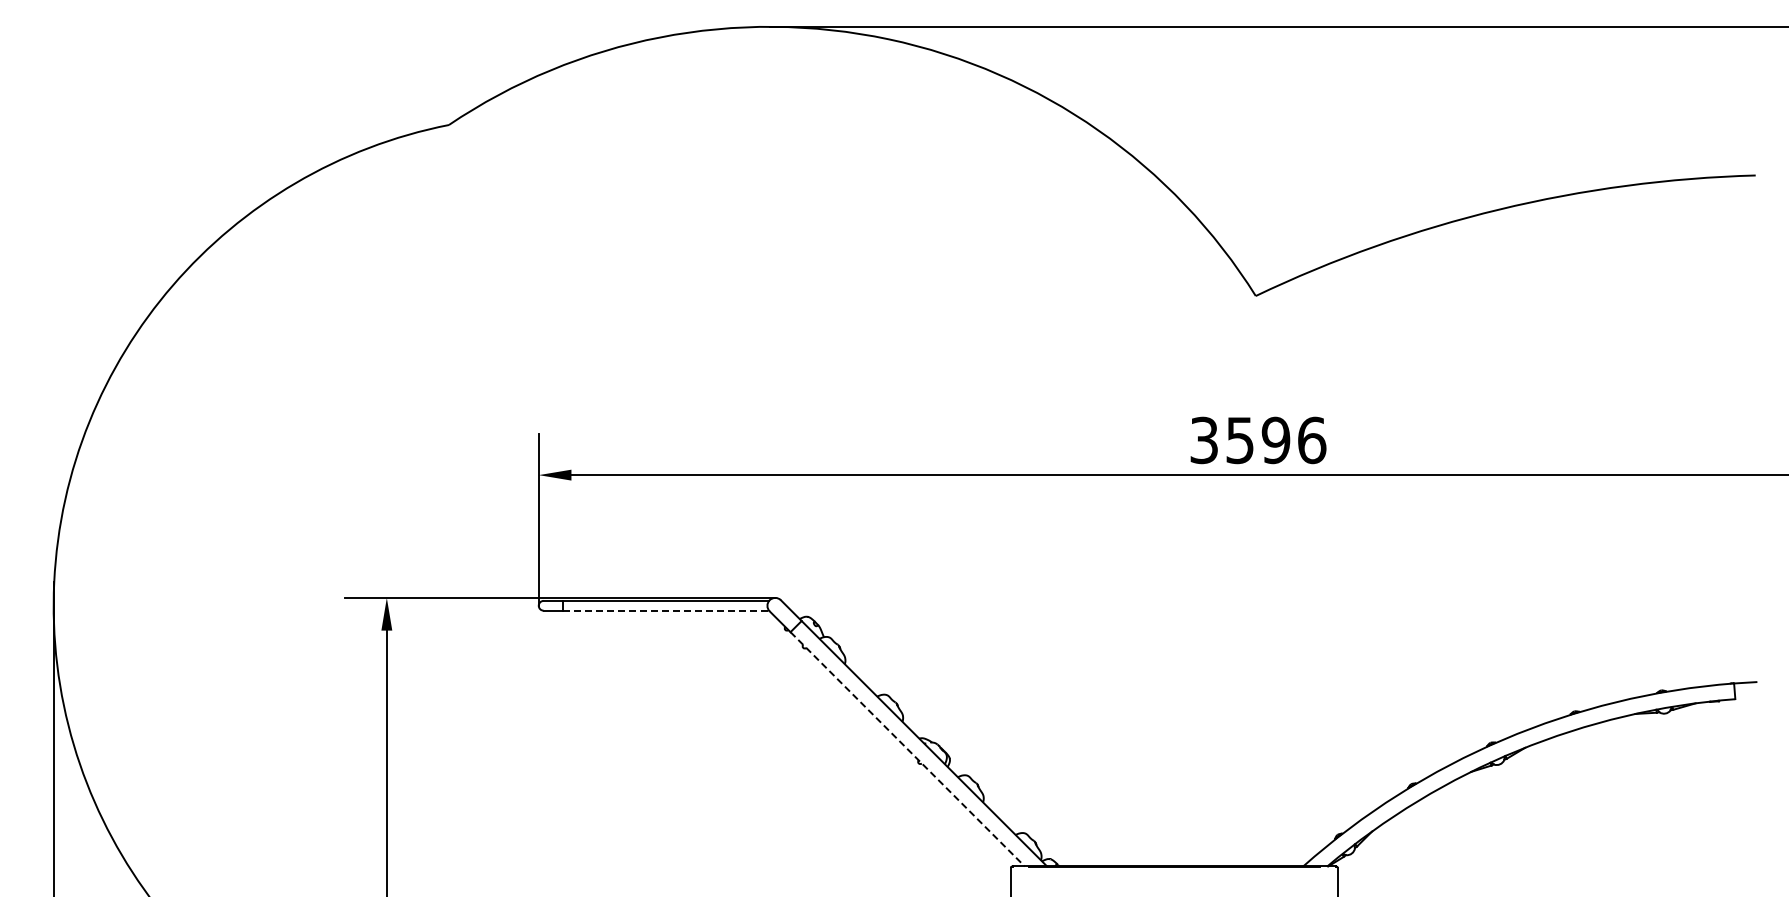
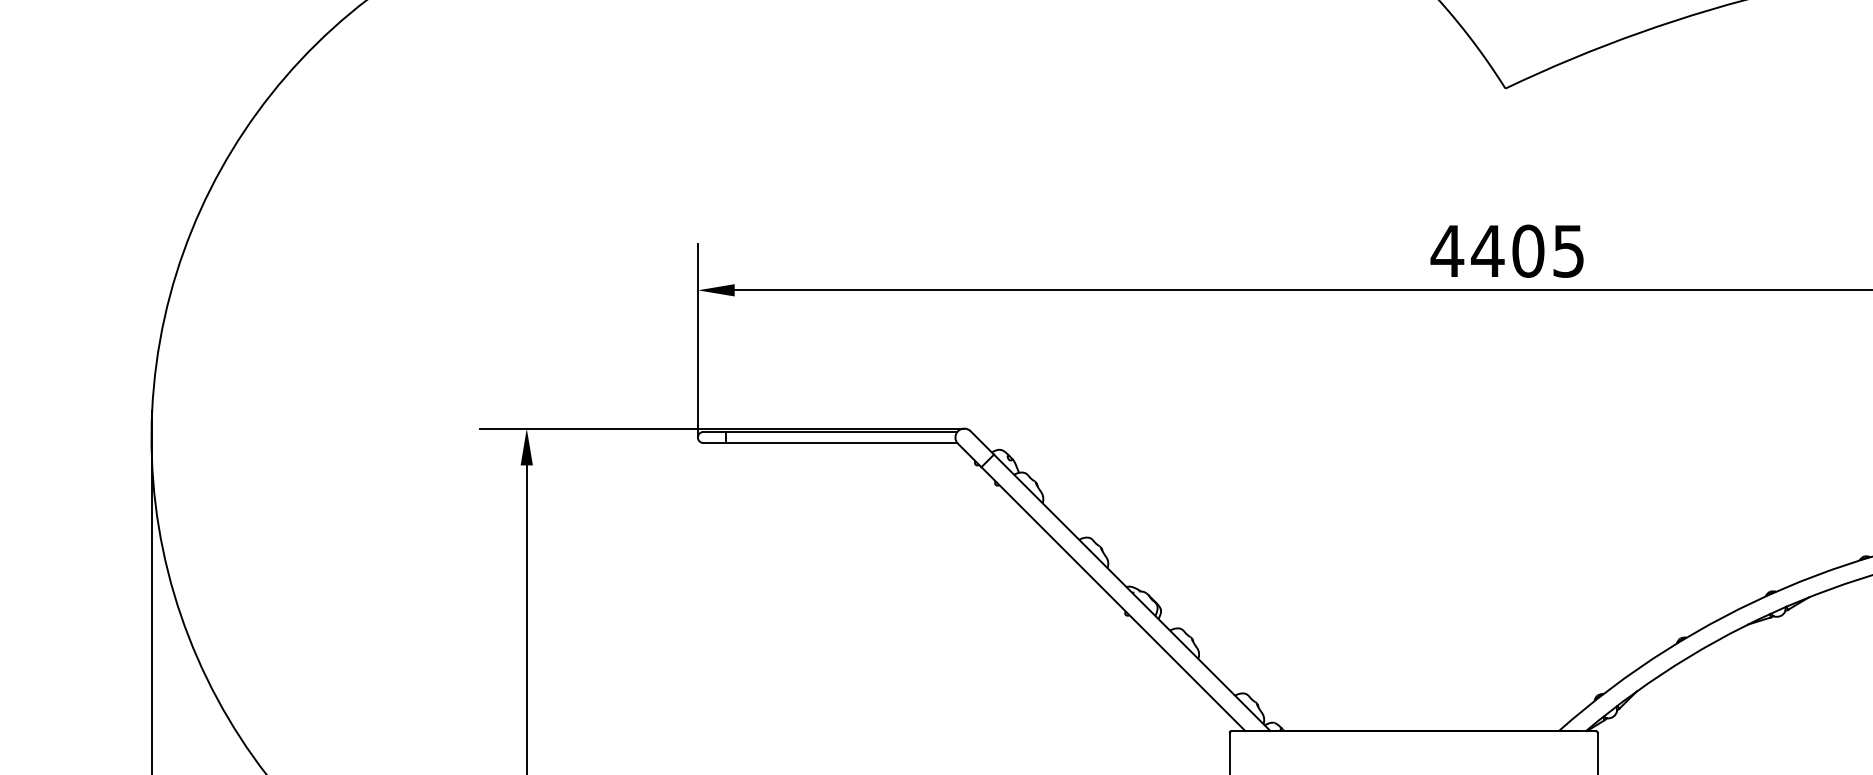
text: (1257, 440) -> (1507, 251), 3596 -> 4405
line: (666, 610) -> (841, 442), dashed -> solid
line: (907, 749) -> (1113, 599), dashed -> solid

